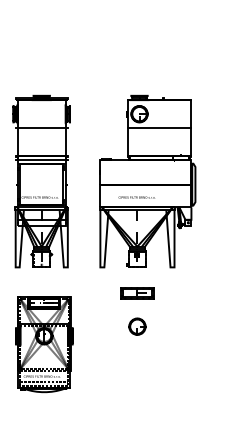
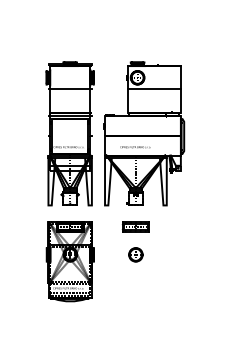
part: (40, 181) -> (69, 133), moved
part: (43, 344) -> (69, 261), moved

